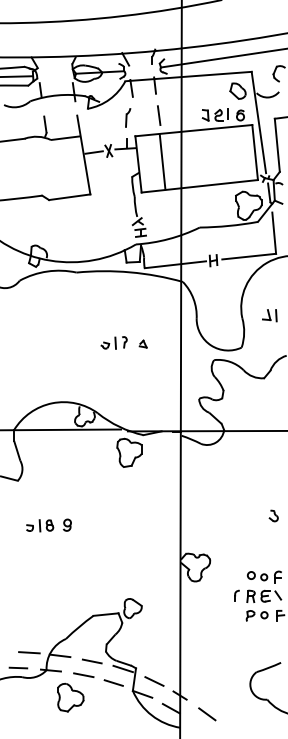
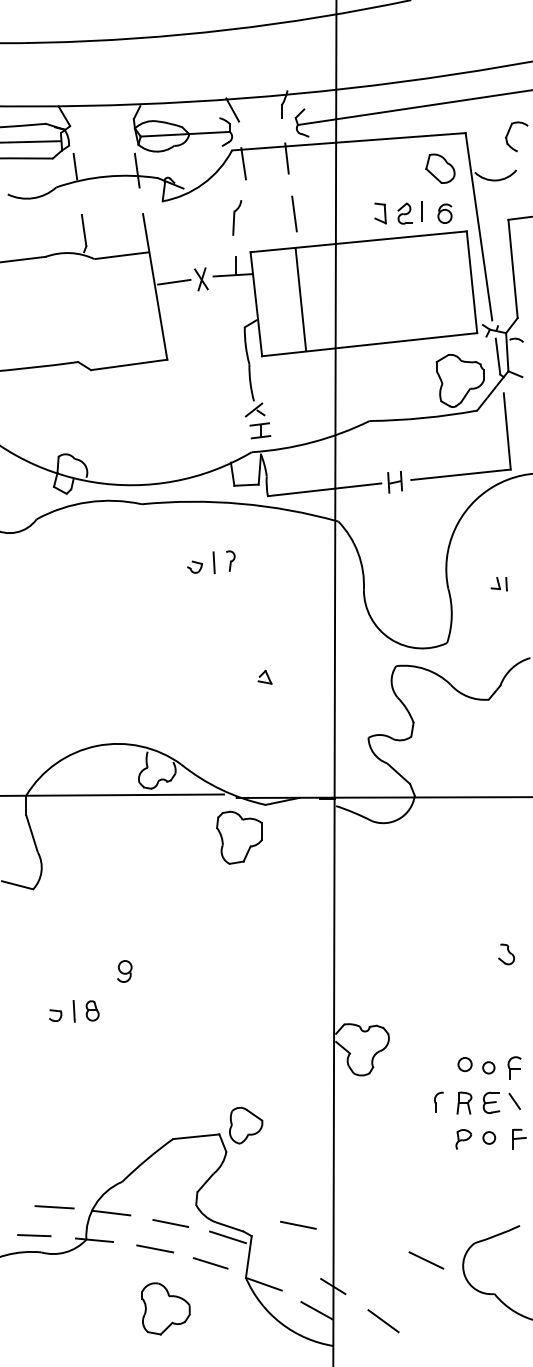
part: (269, 315) -> (498, 583), size x0.6
part: (113, 342) -> (210, 561), moved
part: (142, 343) -> (263, 676), moved
part: (40, 525) -> (75, 1010), moved
line: (161, 662) -> (298, 1225), added
line: (154, 681) -> (426, 1260), moved
part: (70, 697) -> (165, 1308), moved

